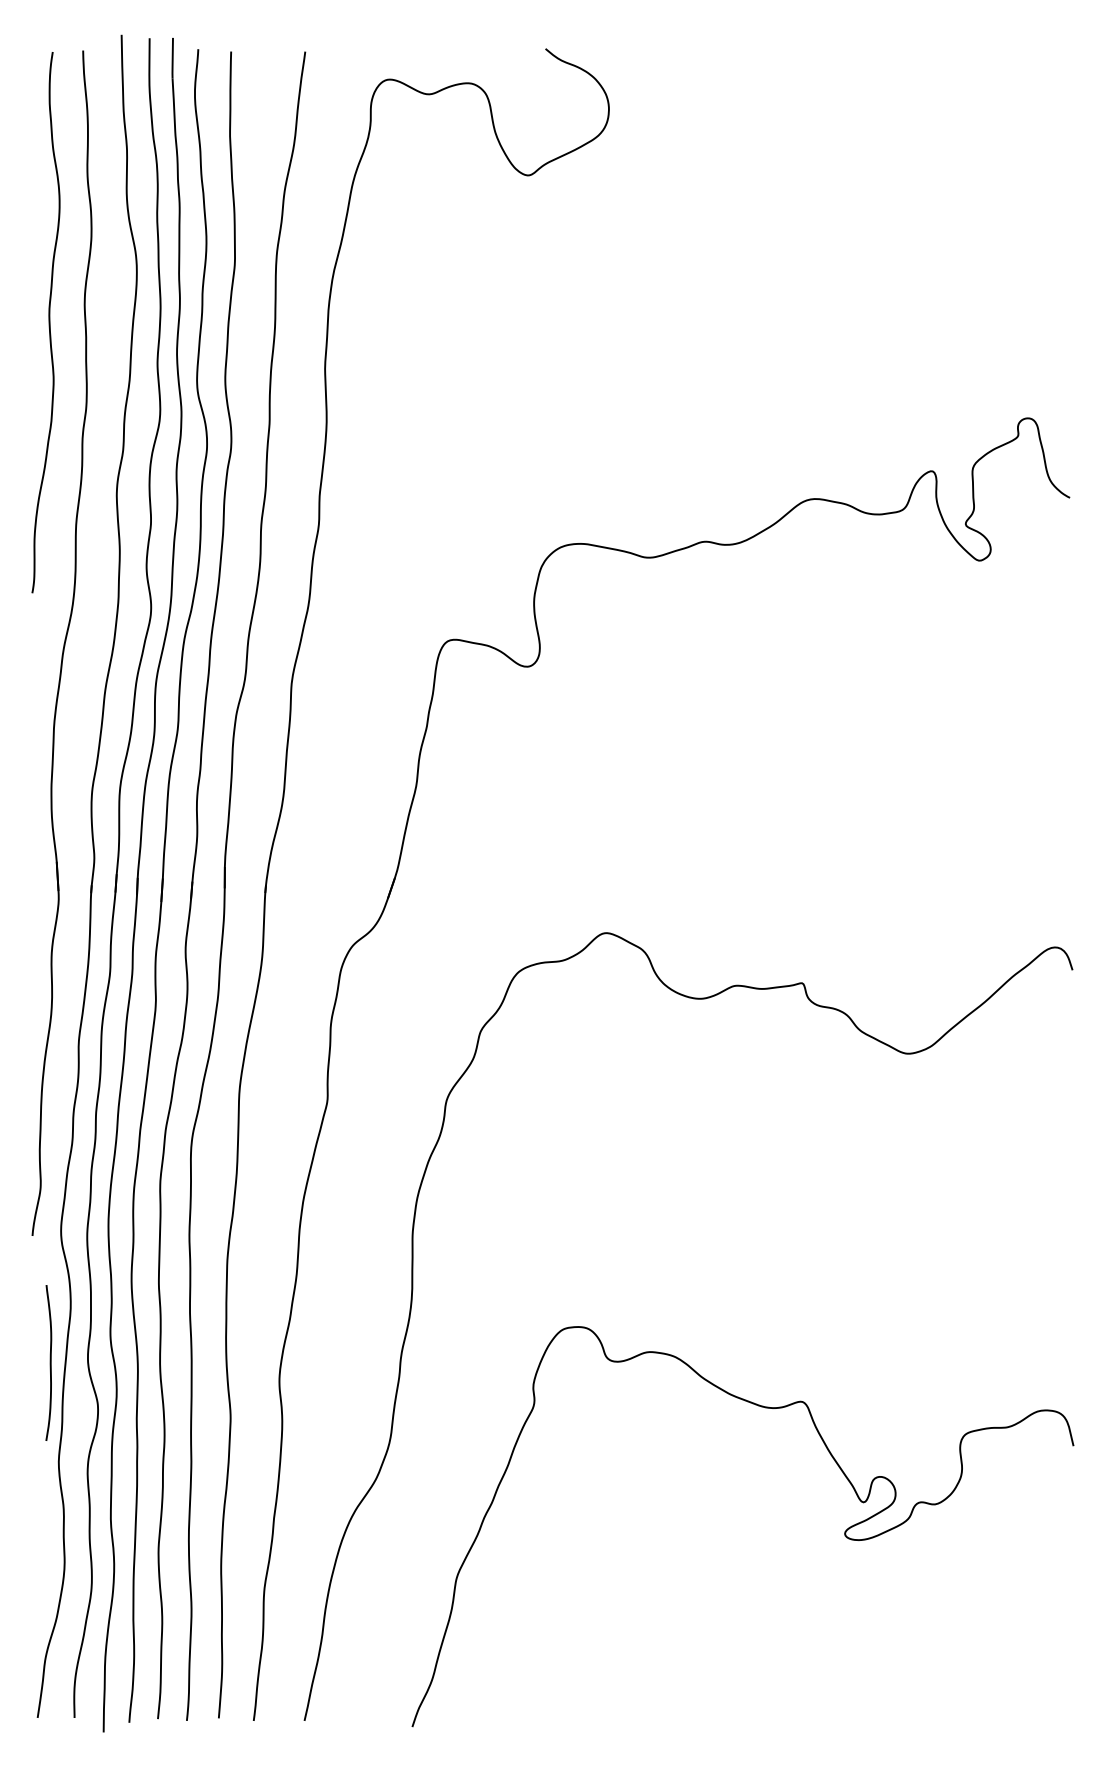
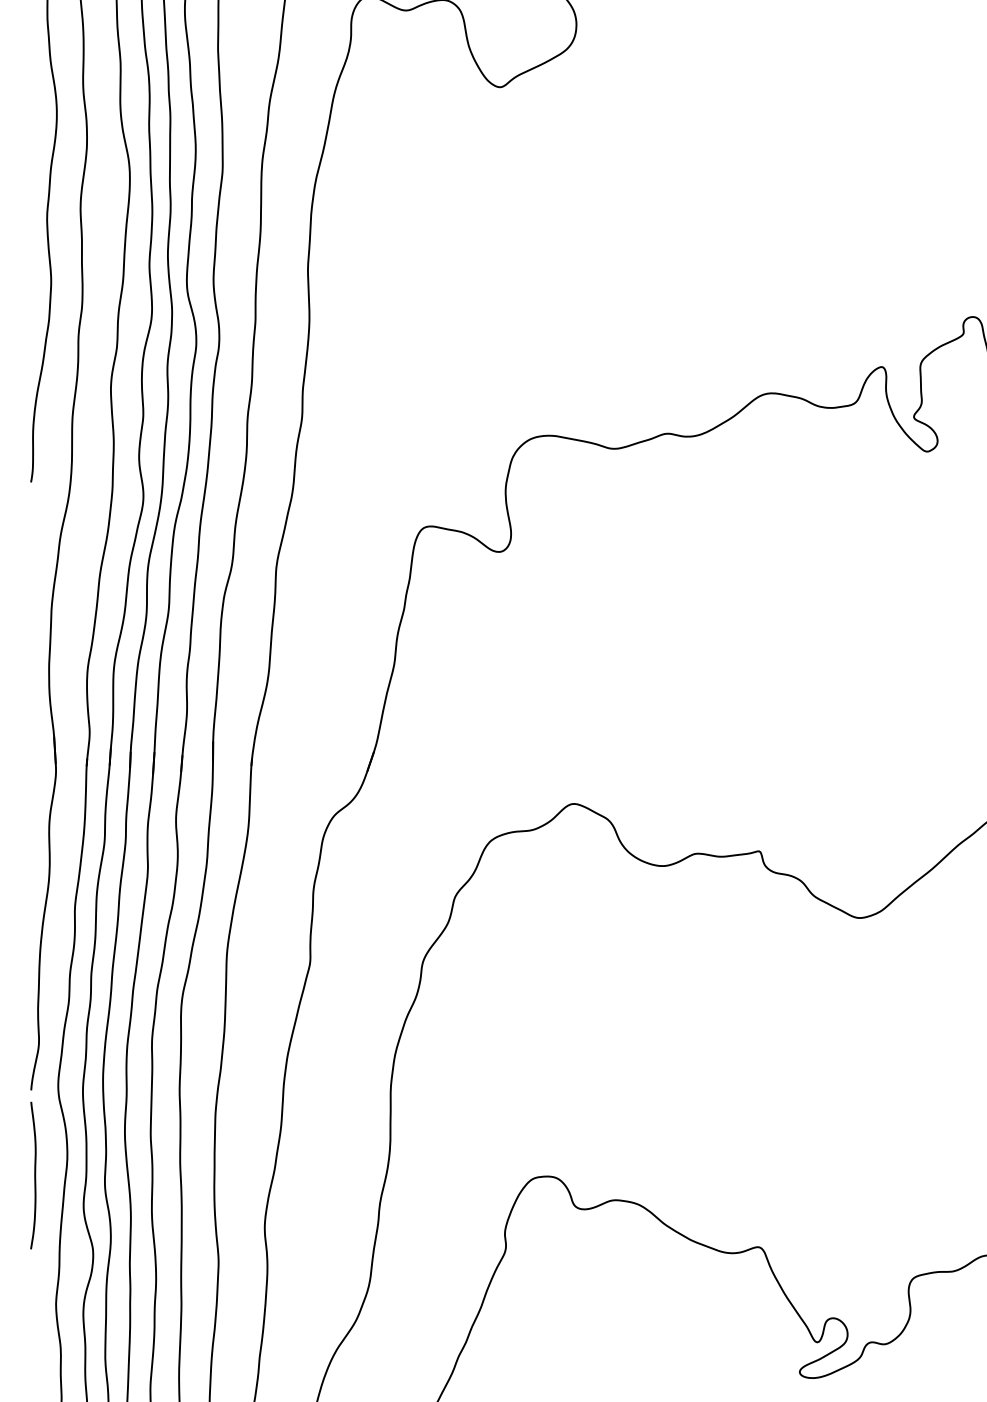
curve: (49, 1362) -> (34, 1175), moved

